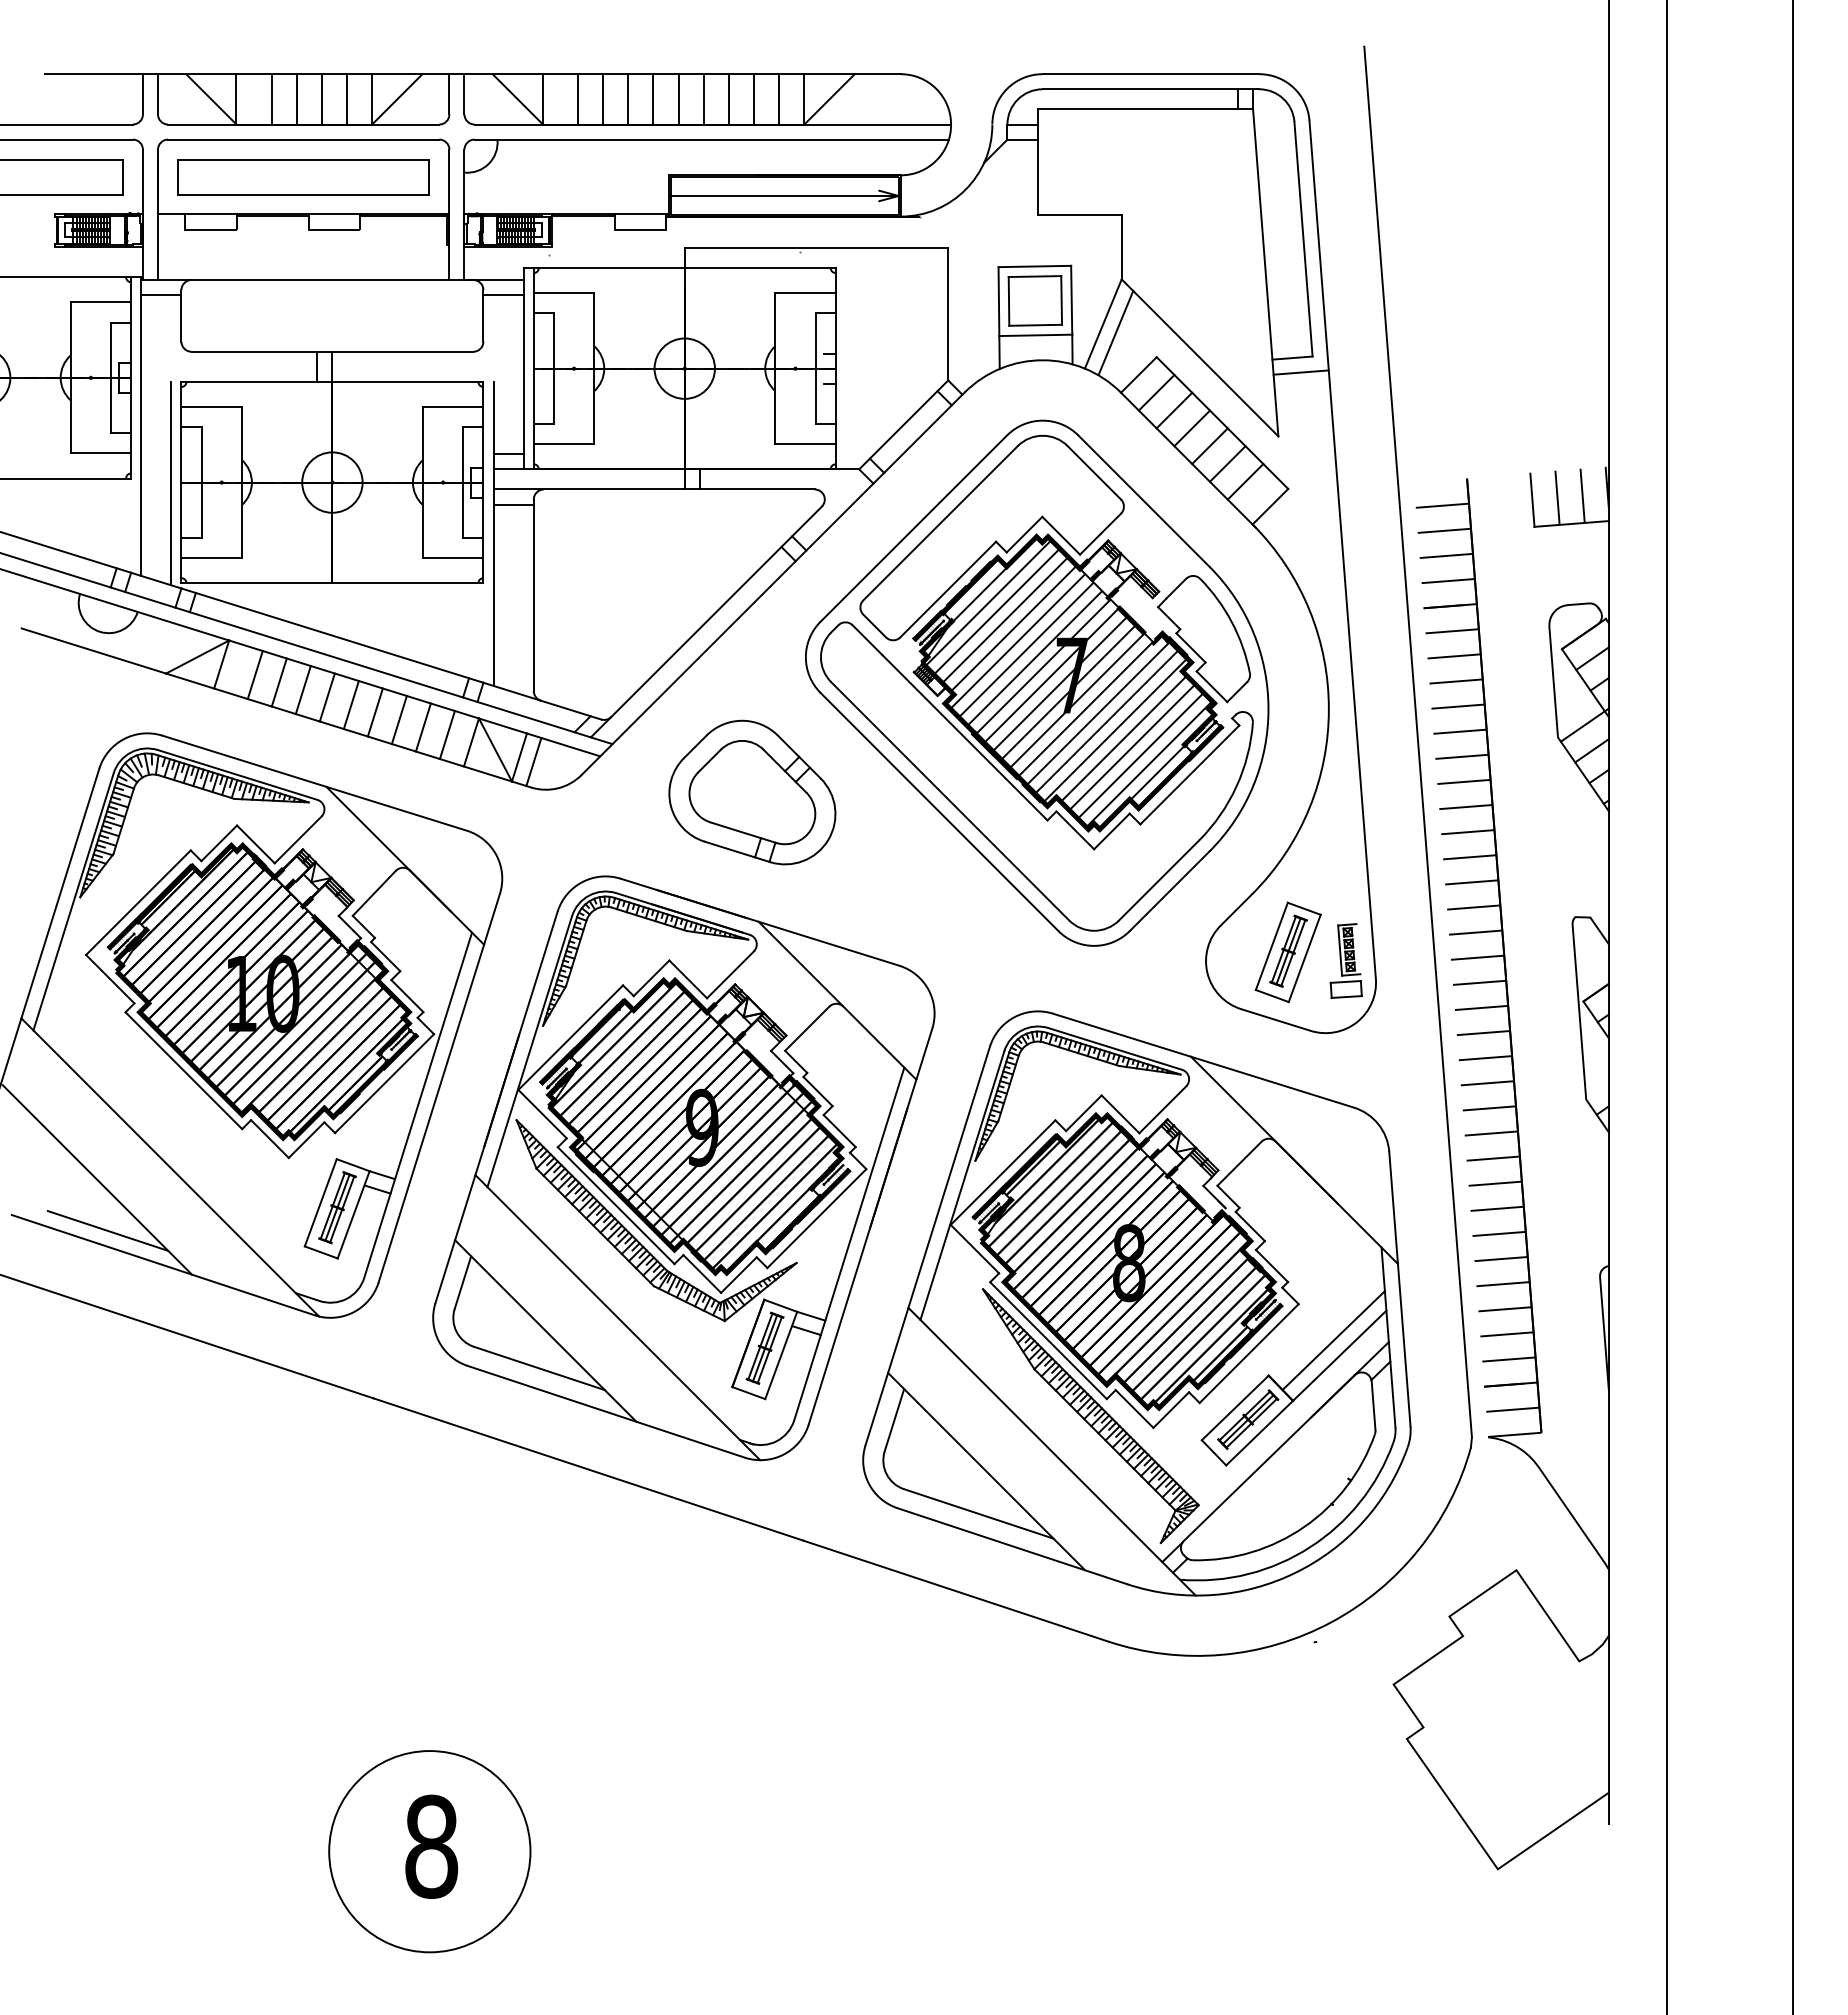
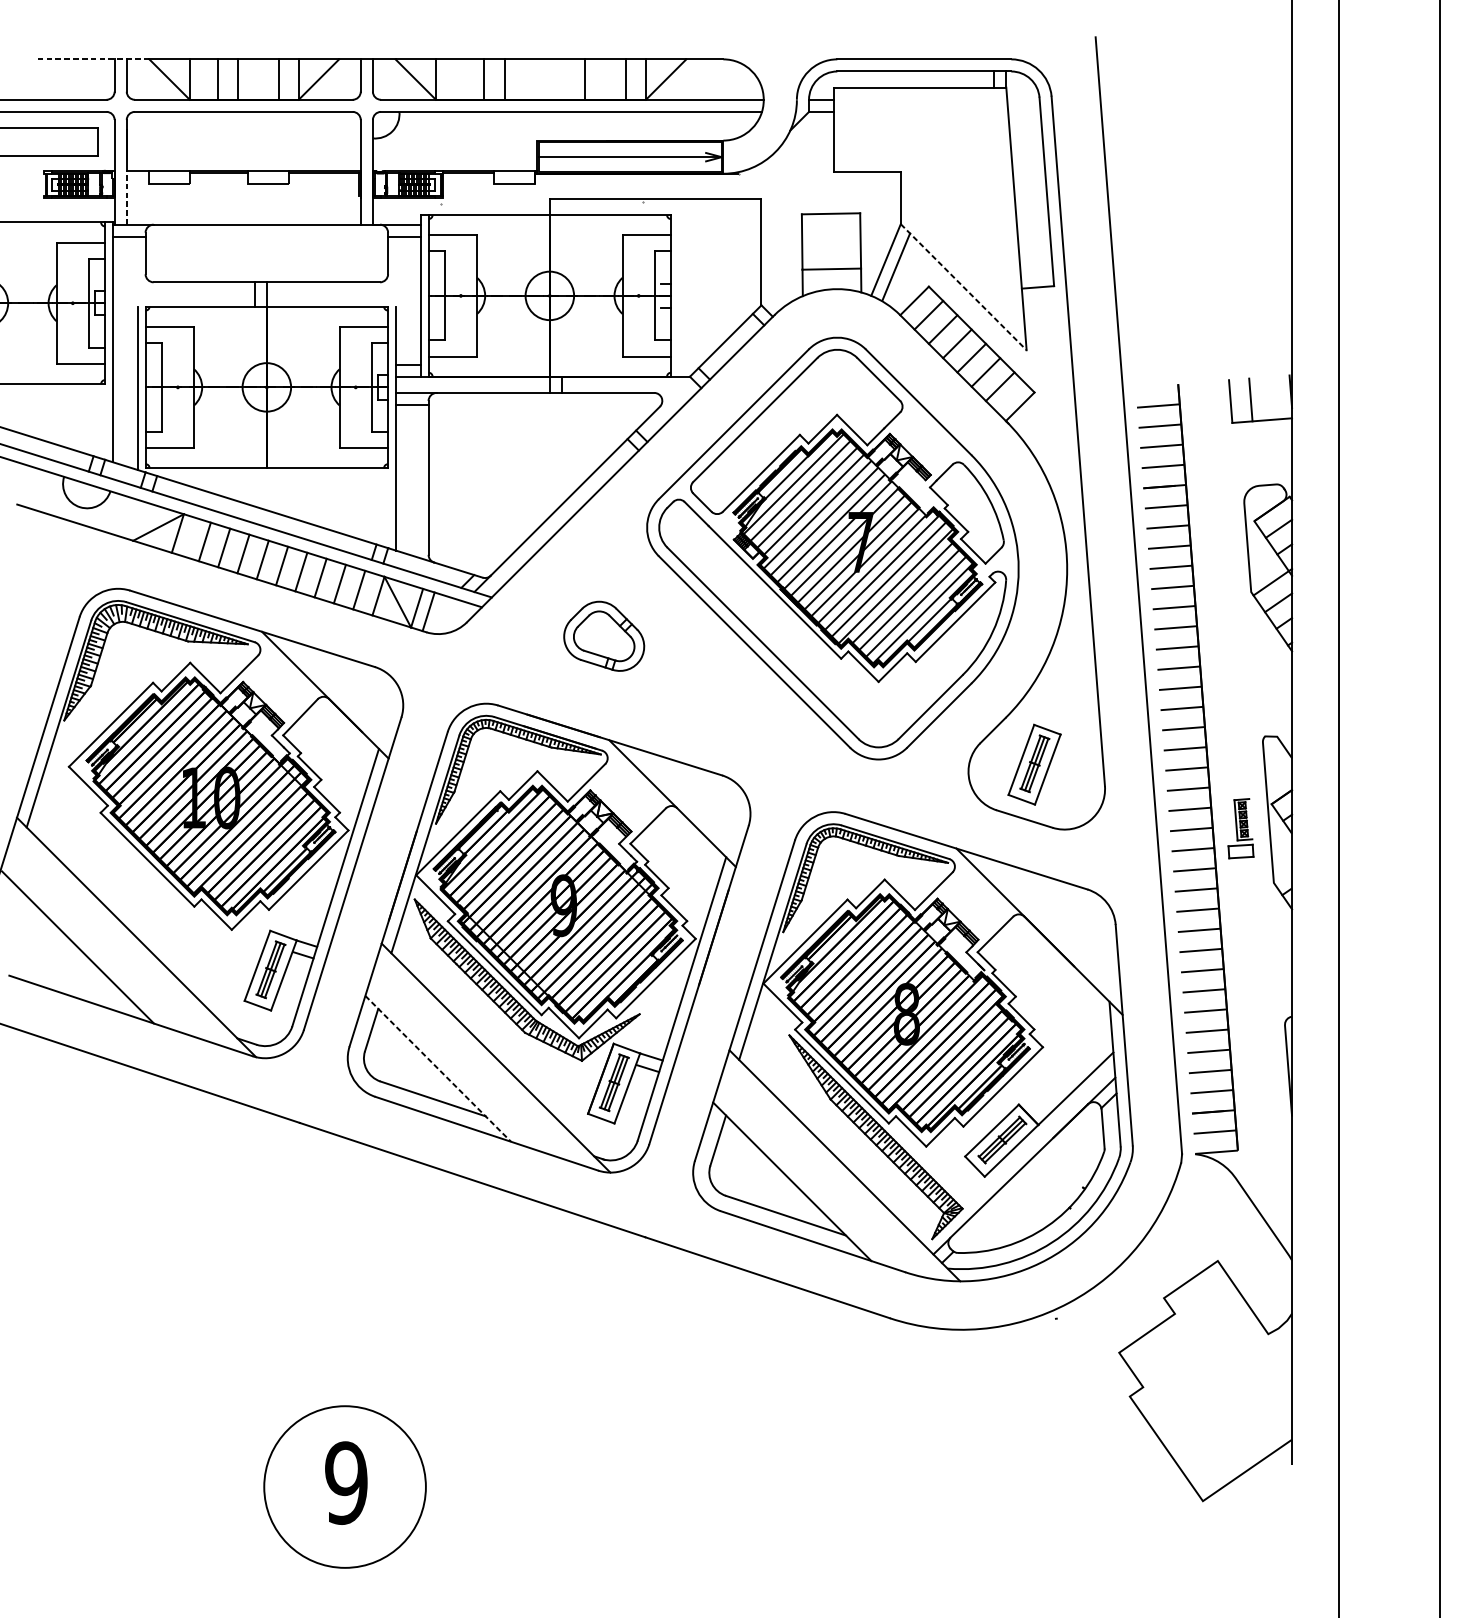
line: (115, 74) -> (92, 59), solid -> dashed
line: (321, 99) -> (258, 79), removed
line: (577, 99) -> (463, 79), removed
line: (653, 99) -> (524, 79), removed
line: (678, 99) -> (544, 79), removed
line: (703, 99) -> (564, 79), removed
line: (754, 99) -> (605, 79), removed
part: (303, 177) -> (243, 142), removed
line: (158, 246) -> (127, 197), solid -> dashed
part: (1034, 300) -> (830, 241), removed
line: (1200, 357) -> (964, 286), solid -> dashed
line: (1300, 372) -> (1044, 298), removed
line: (1582, 495) -> (1270, 397), removed
part: (752, 792) -> (604, 636), size x0.6
part: (1345, 960) -> (1240, 828), moved
line: (107, 1230) -> (86, 988), removed
line: (546, 1331) -> (438, 1069), solid -> dashed
line: (1333, 1340) -> (1070, 1076), removed
text: (431, 1846) -> (346, 1482), 8 -> 9

